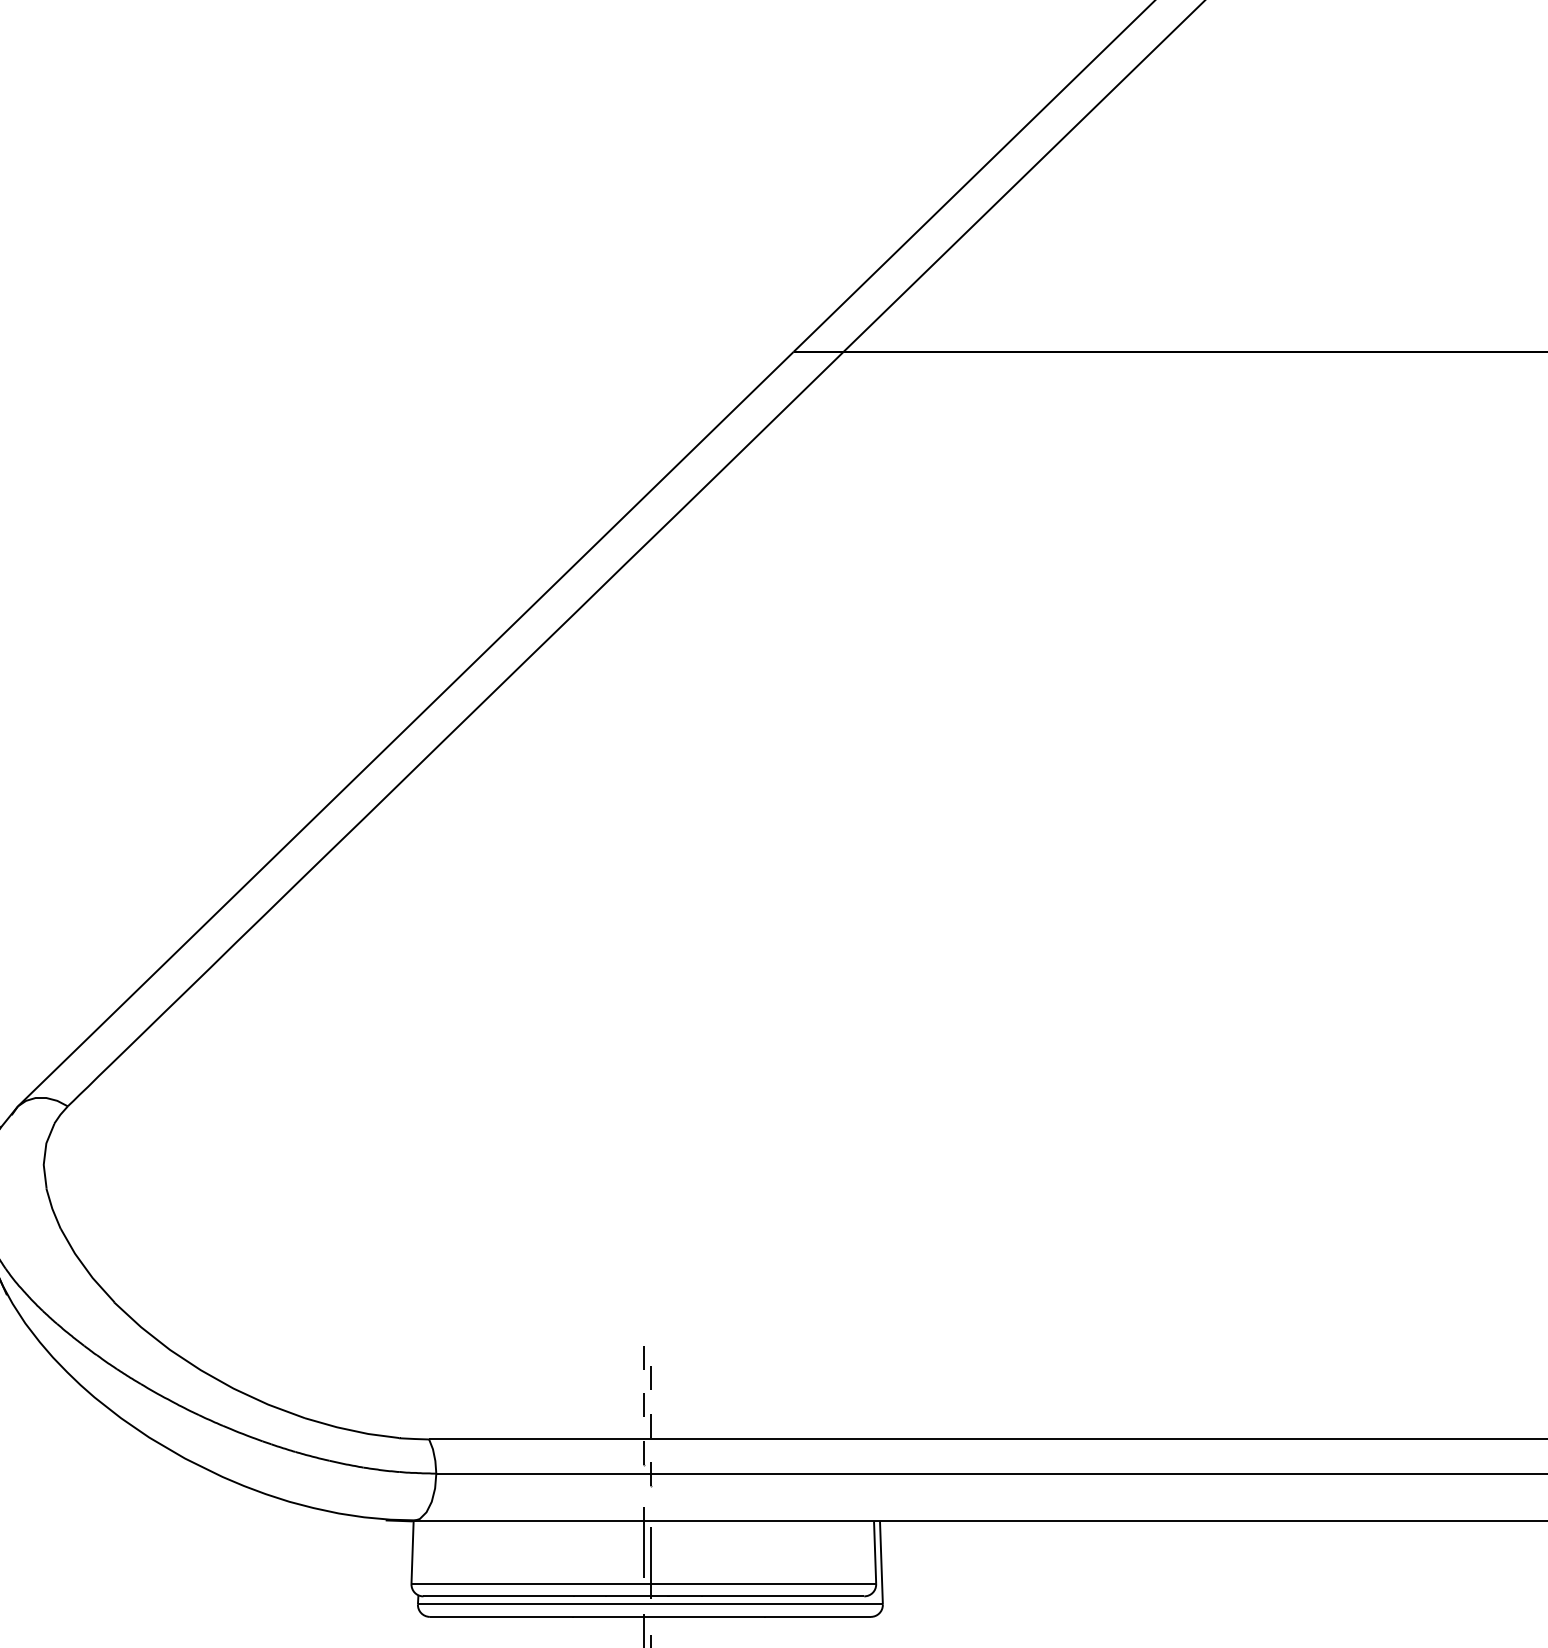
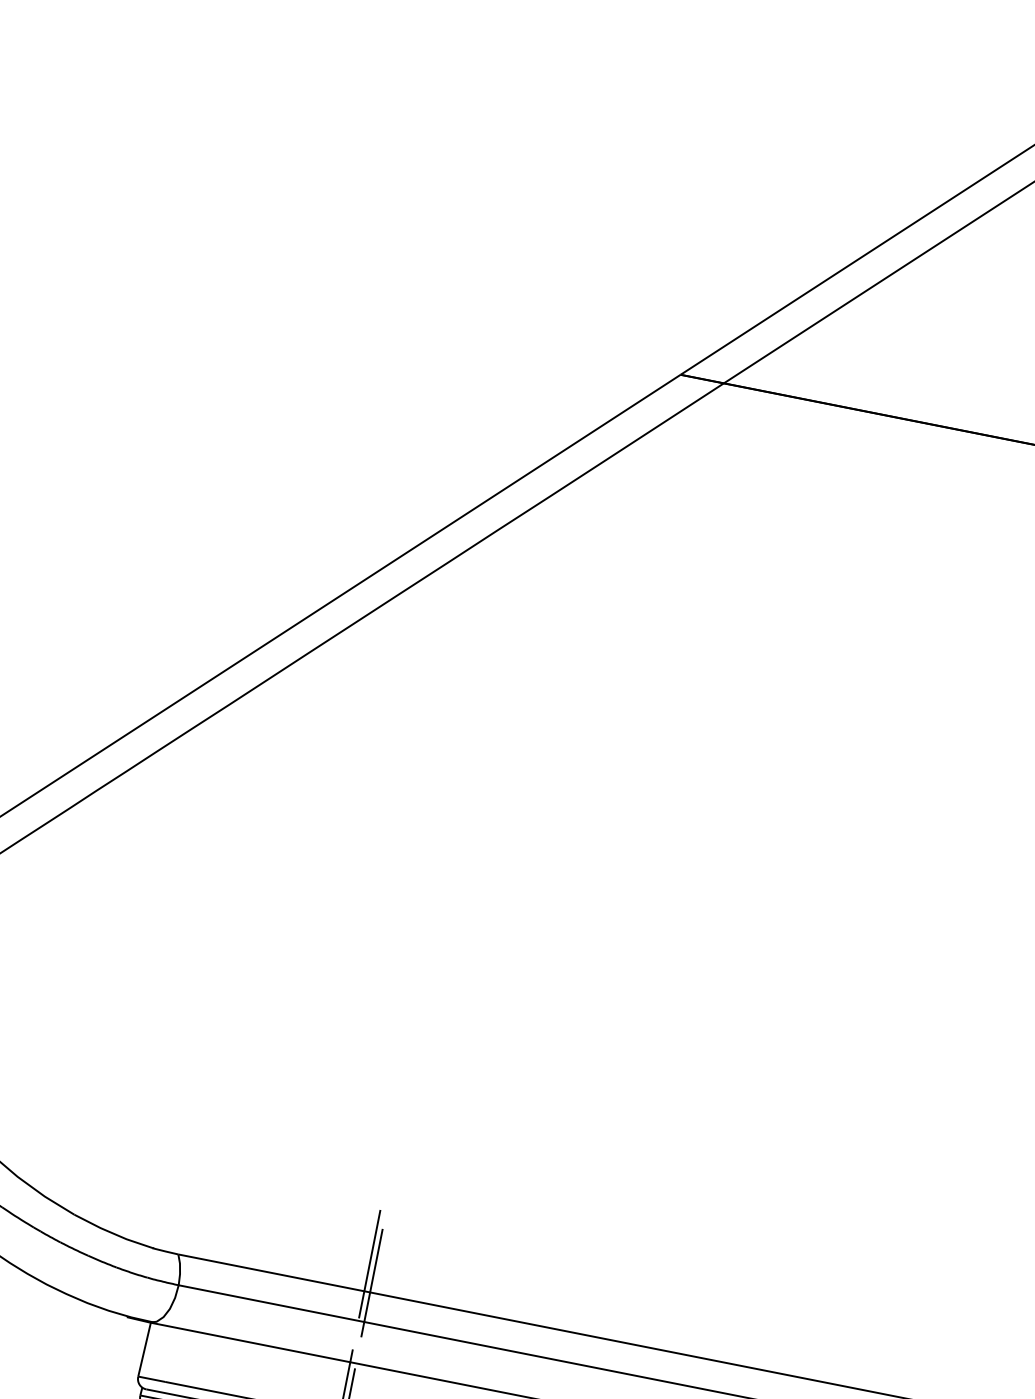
line: (643, 1408) -> (369, 1264), dashed -> solid
line: (650, 1428) -> (372, 1282), dashed -> solid

